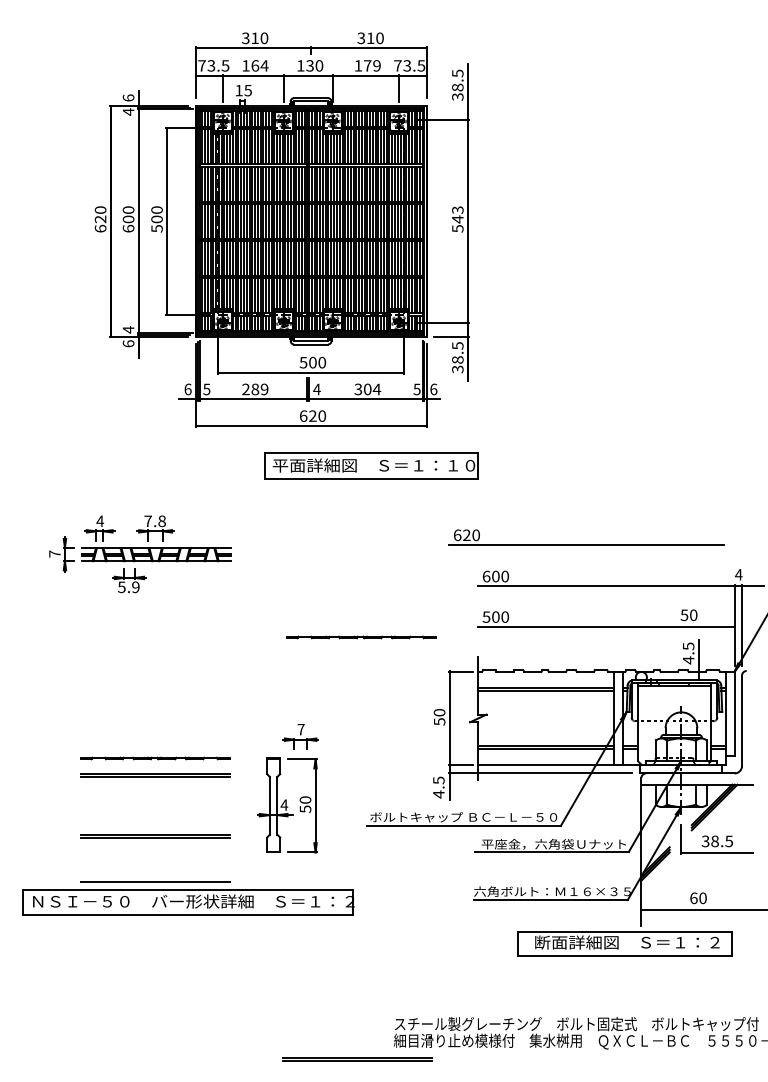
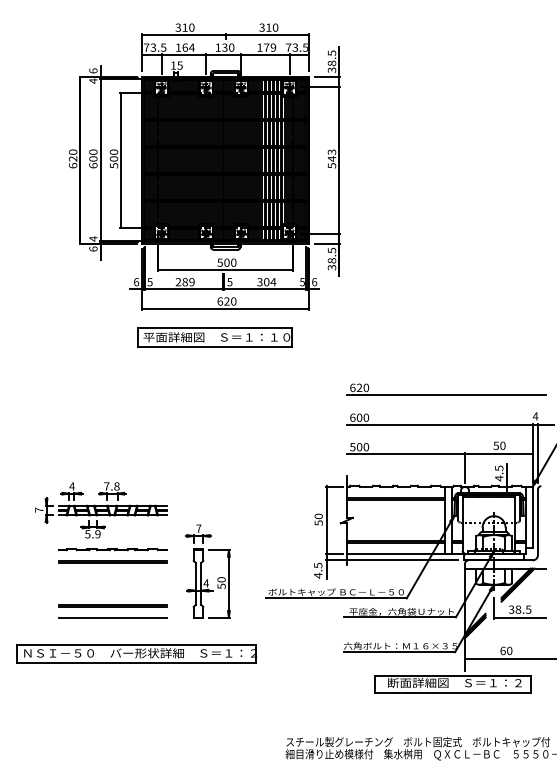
line: (451, 105) -> (327, 76), added
text: (316, 389) -> (229, 282), 4 -> 5
part: (371, 465) -> (215, 337), moved
part: (586, 544) -> (446, 394), moved
part: (140, 554) -> (101, 510), moved
part: (361, 637) -> (262, 461), removed
line: (641, 645) -> (465, 467), added
part: (300, 736) -> (198, 533), moved
line: (155, 881) -> (112, 617), moved
line: (357, 1058) -> (259, 767), removed

